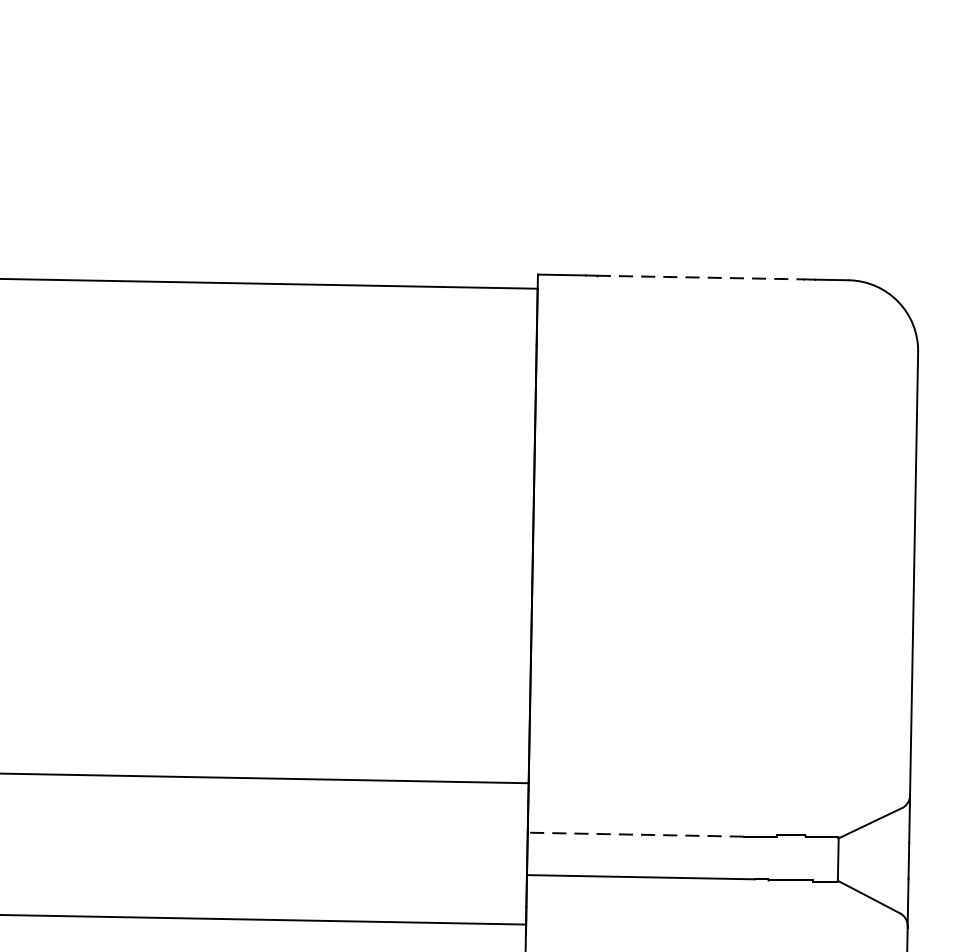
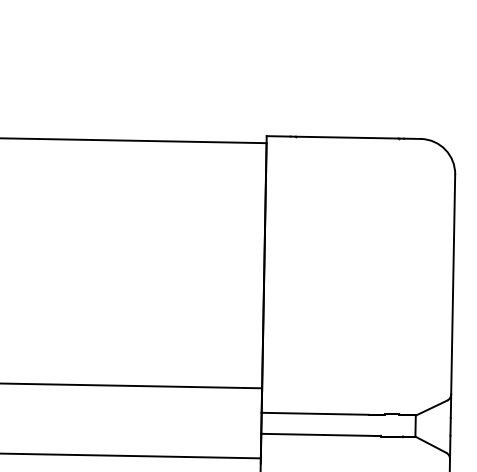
line: (700, 277) -> (347, 137), dashed -> solid
line: (636, 834) -> (315, 413), dashed -> solid

